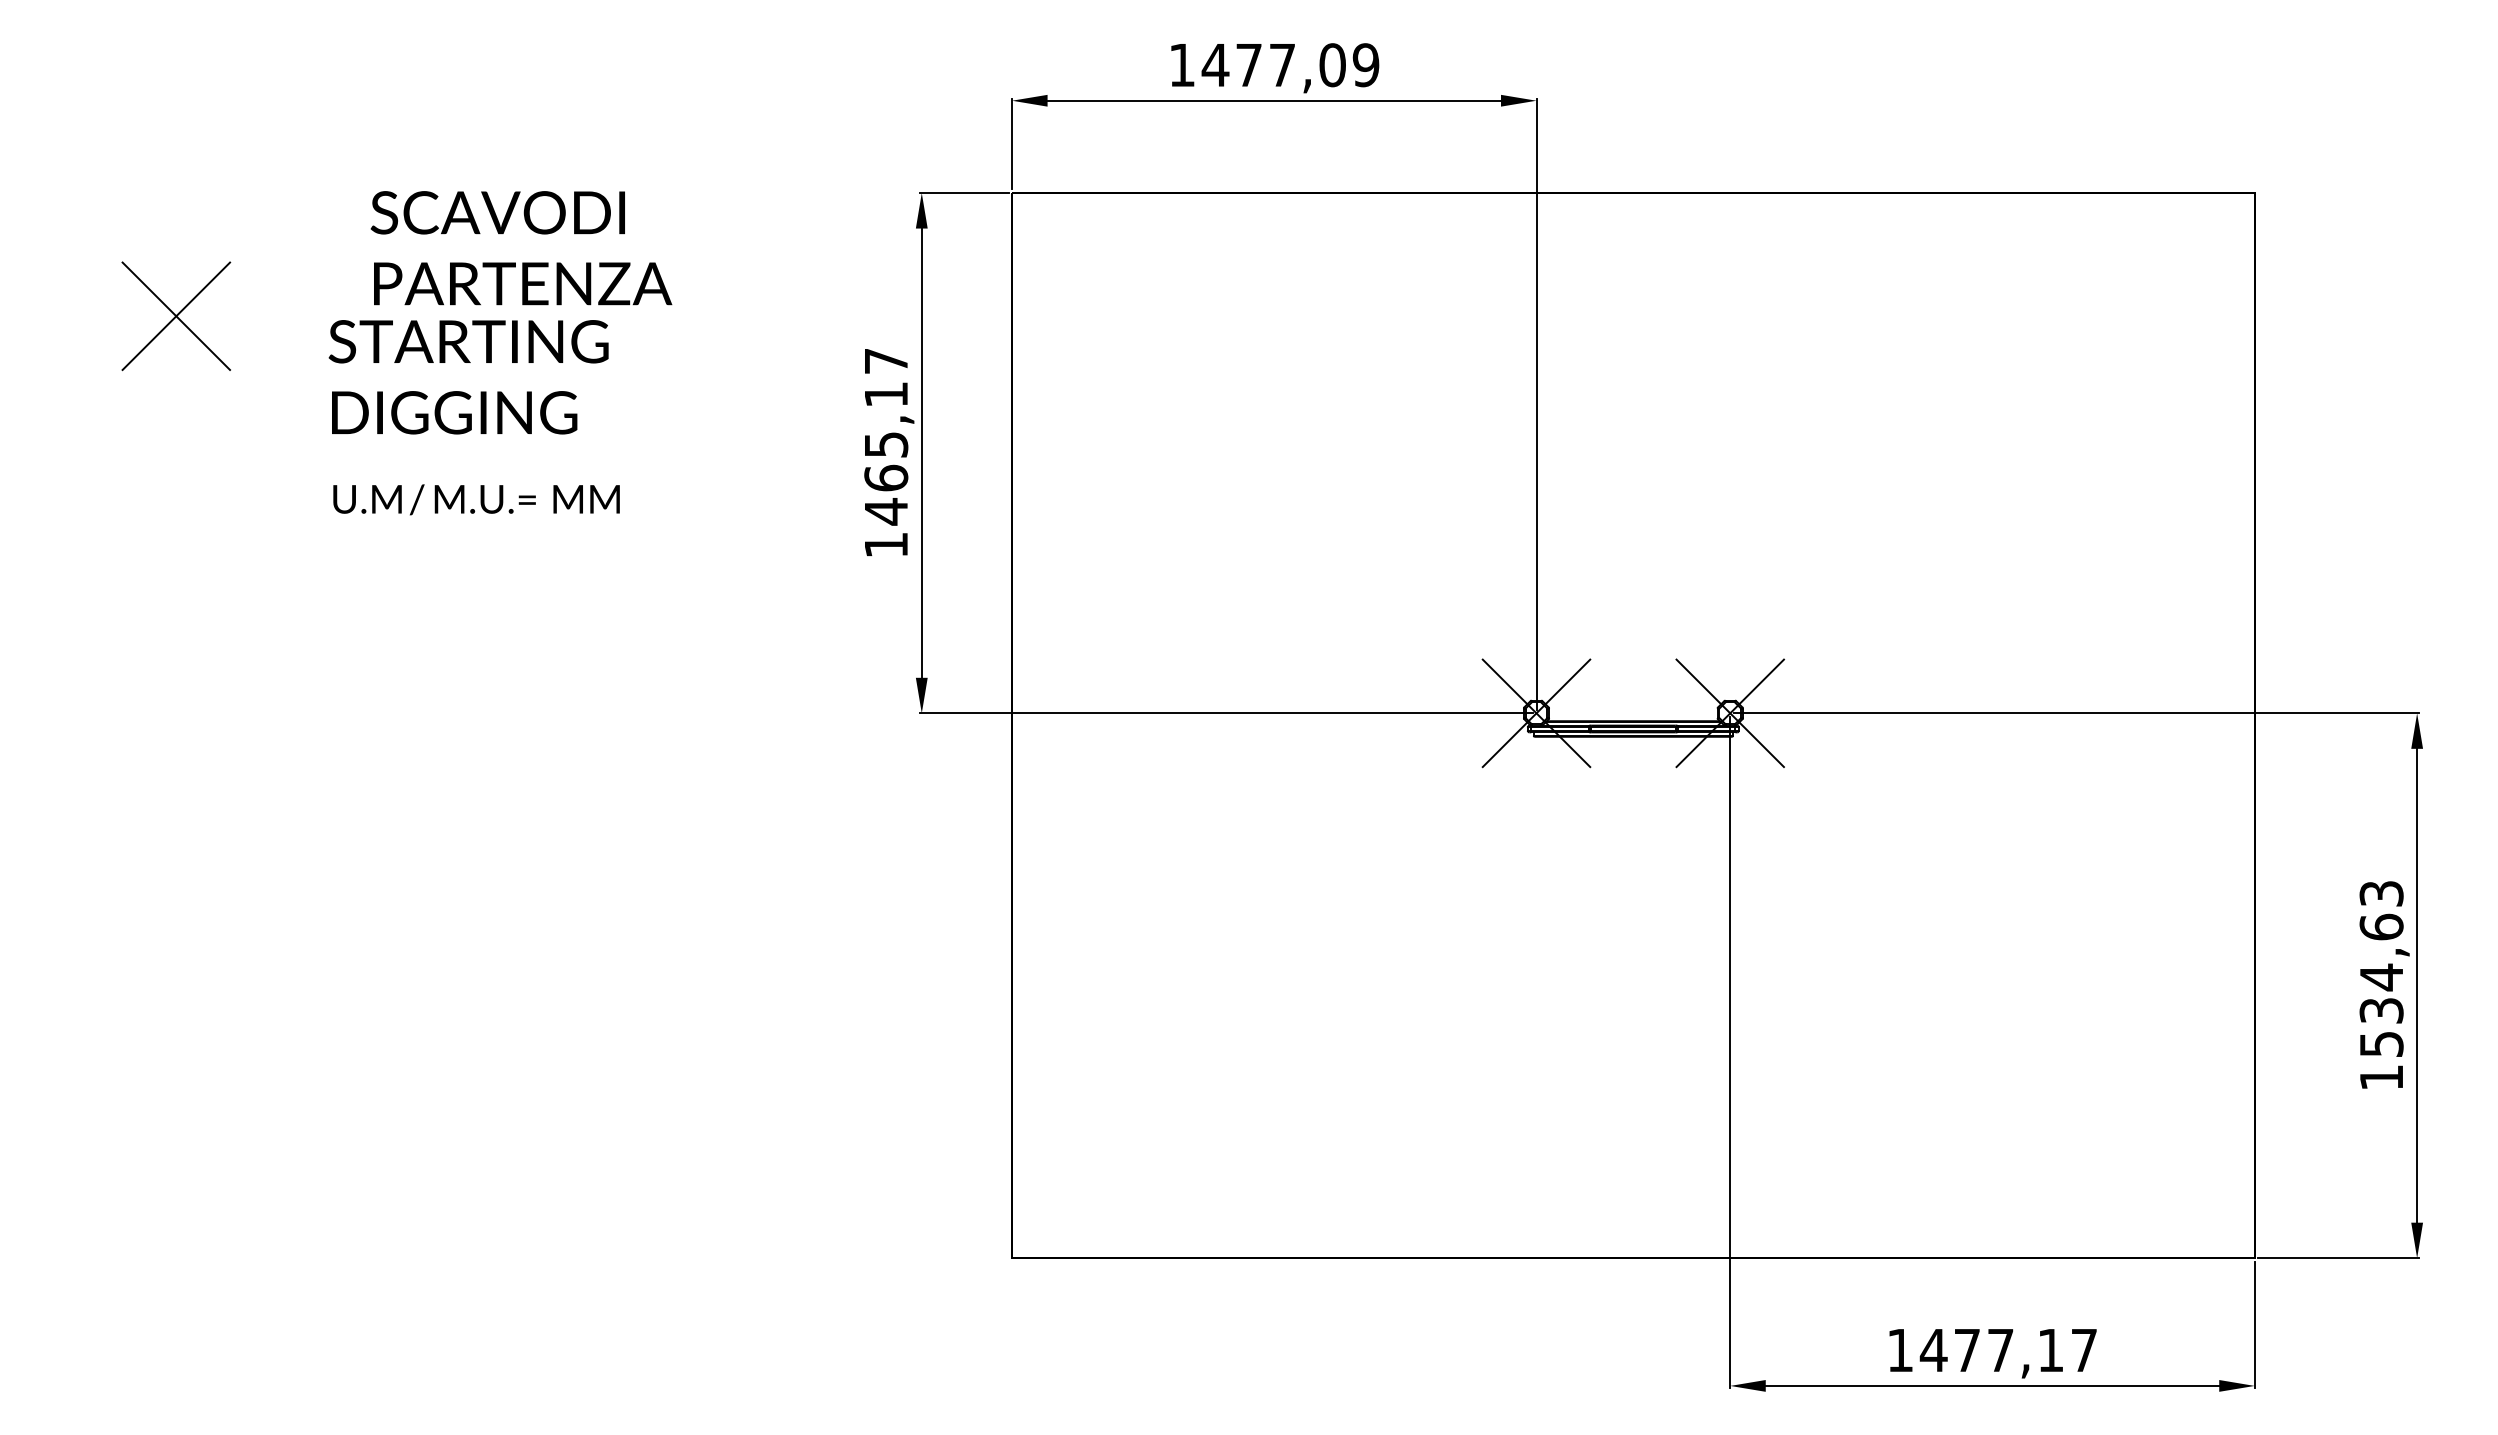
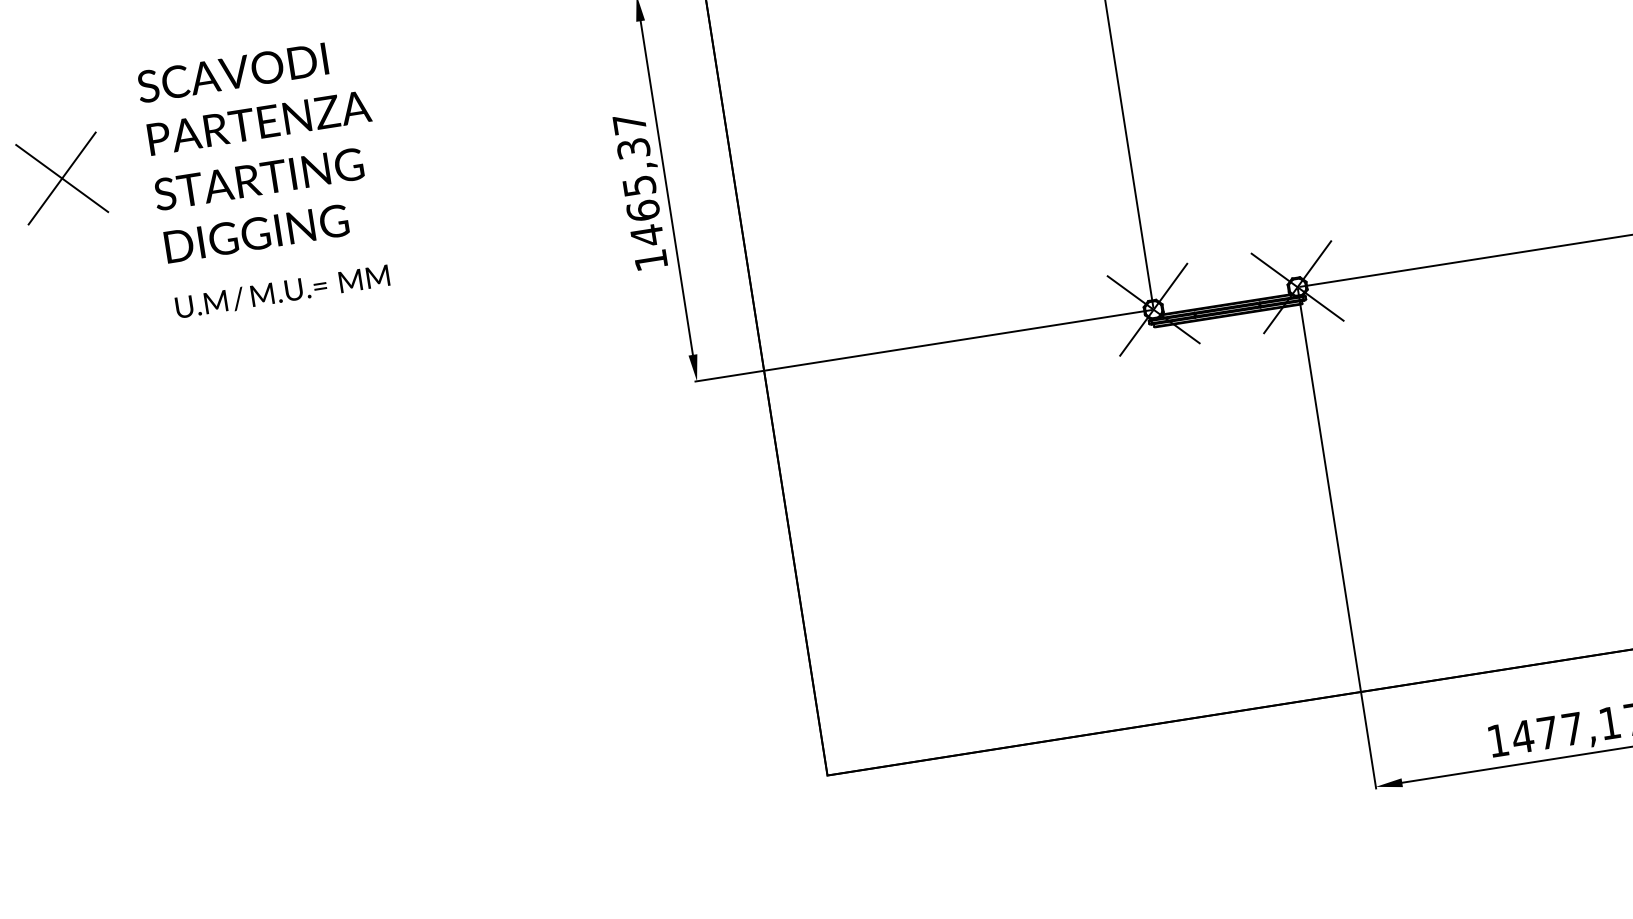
text: (521, 248) -> (254, 96), moved
part: (176, 316) -> (62, 178), moved
text: (468, 377) -> (262, 205), moved
text: (886, 394) -> (633, 148), 1465,17 -> 1465,37
text: (476, 499) -> (282, 291), moved

